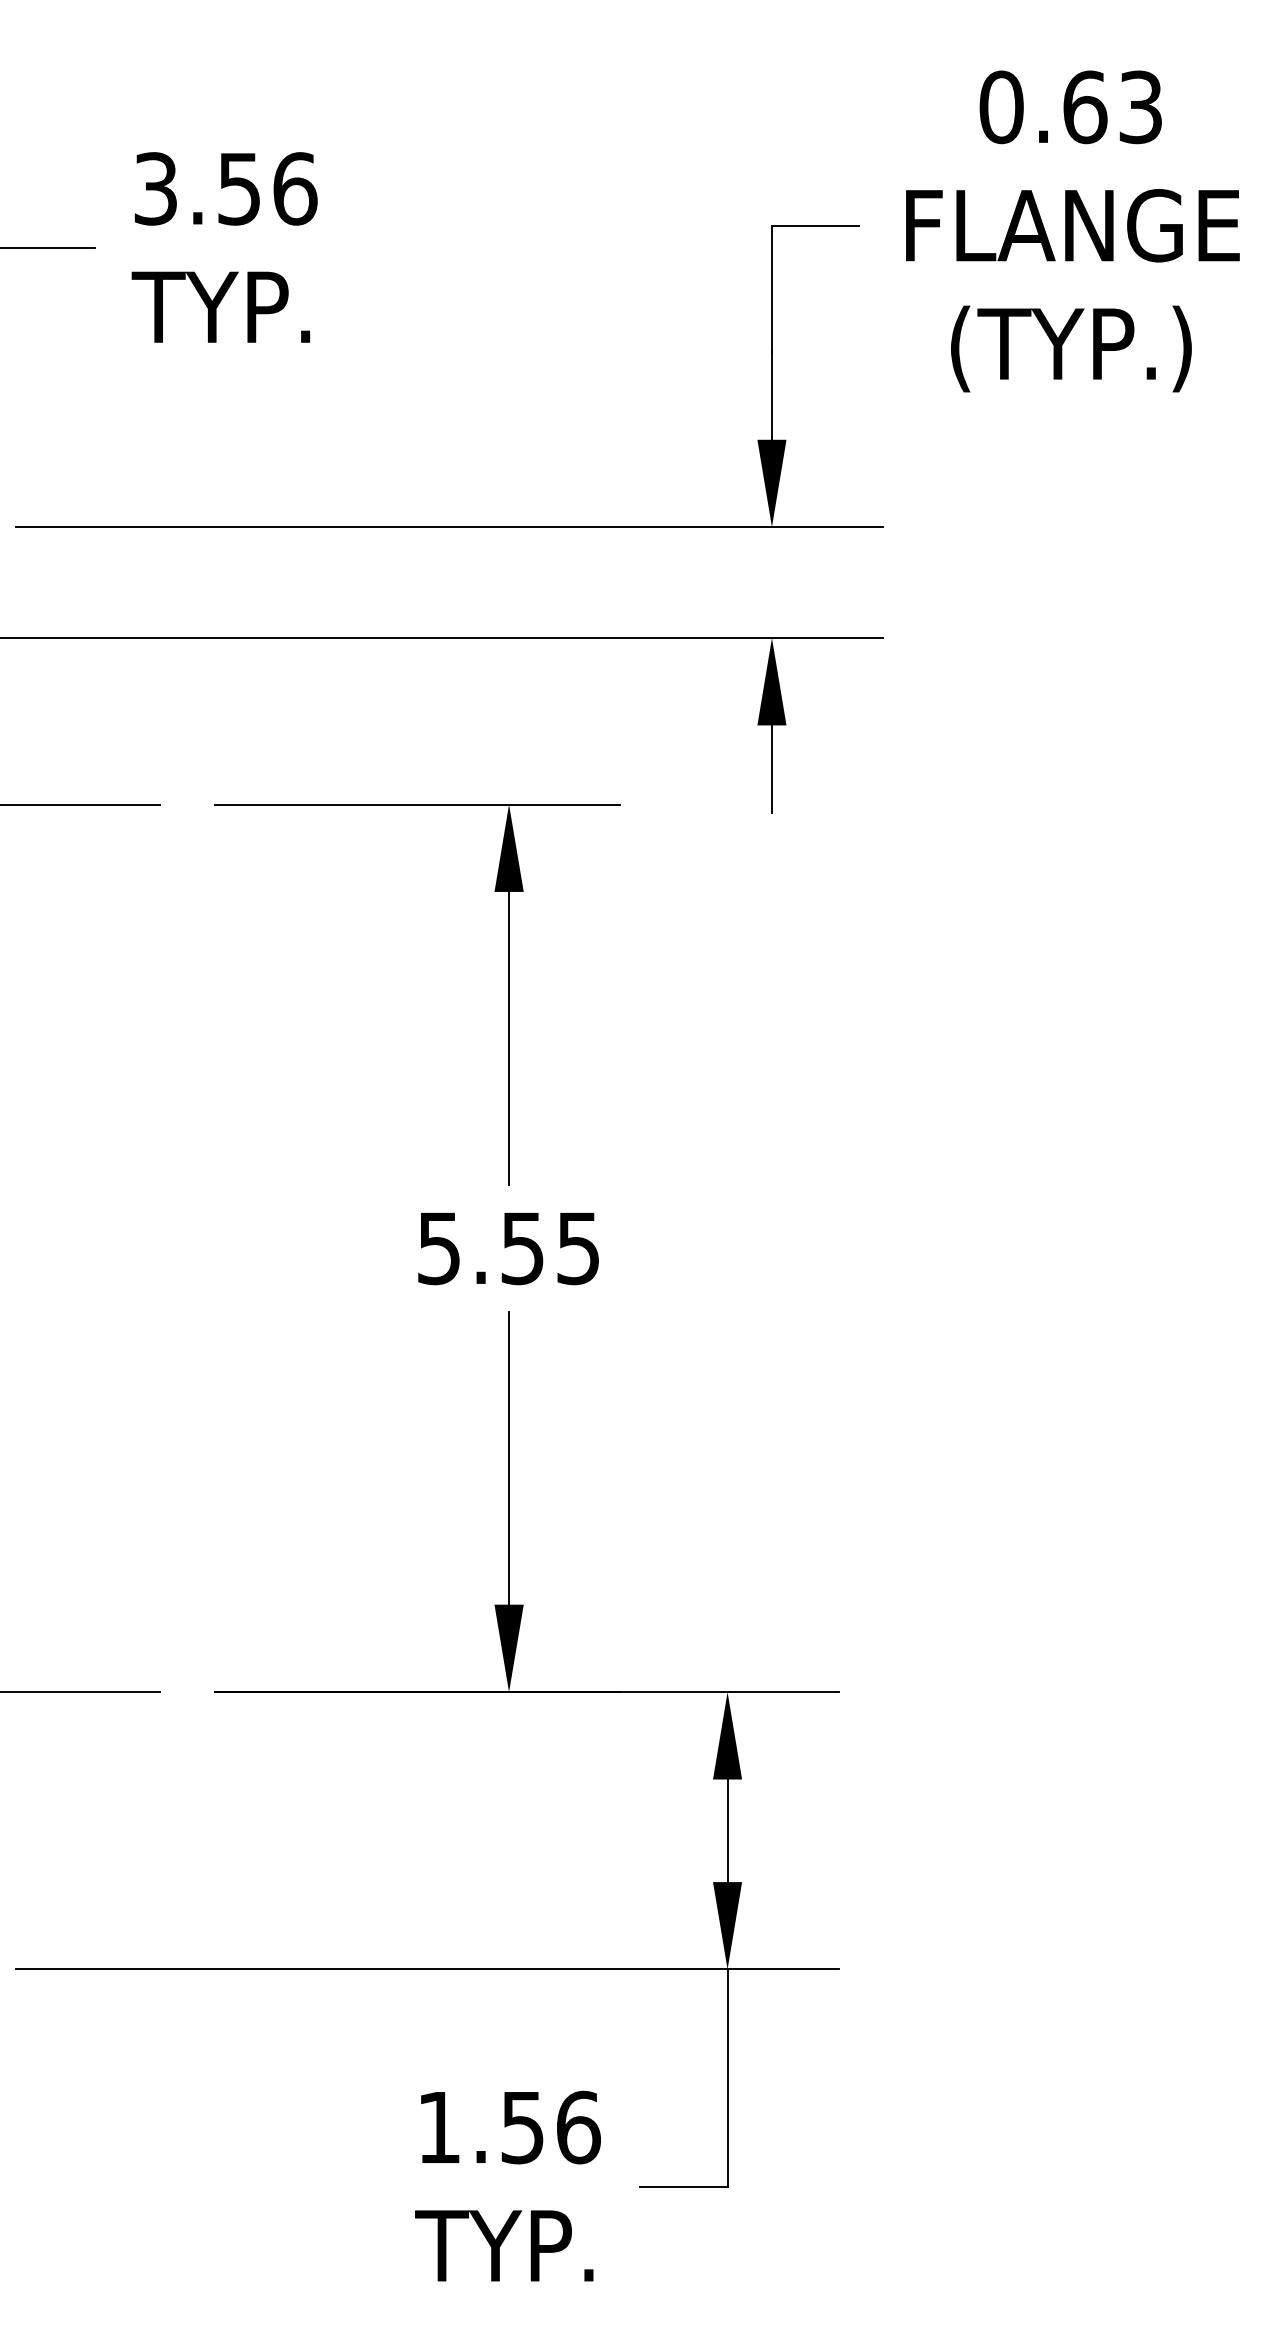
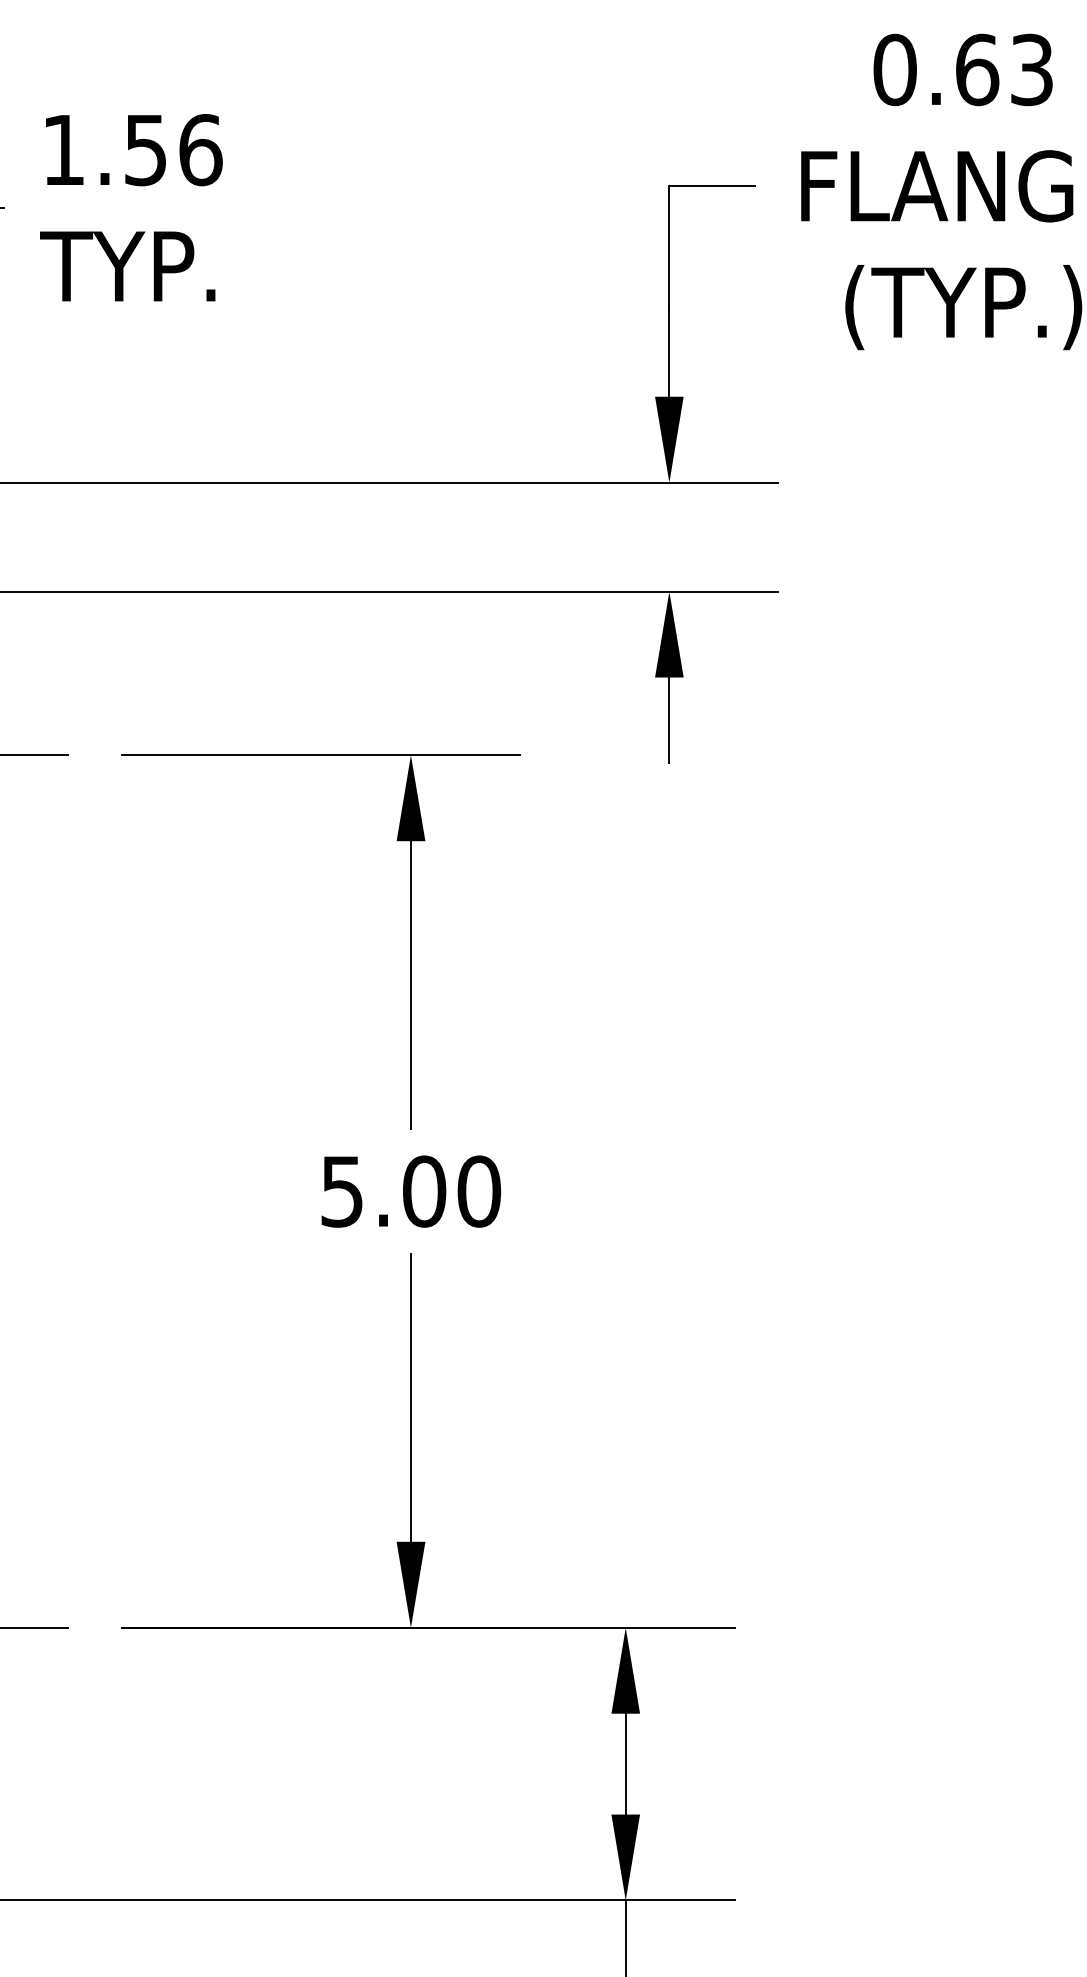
text: (155, 188) -> (63, 149), 3.56 -> 1.56
text: (550, 1248) -> (451, 1191), 5.55 -> 5.00

